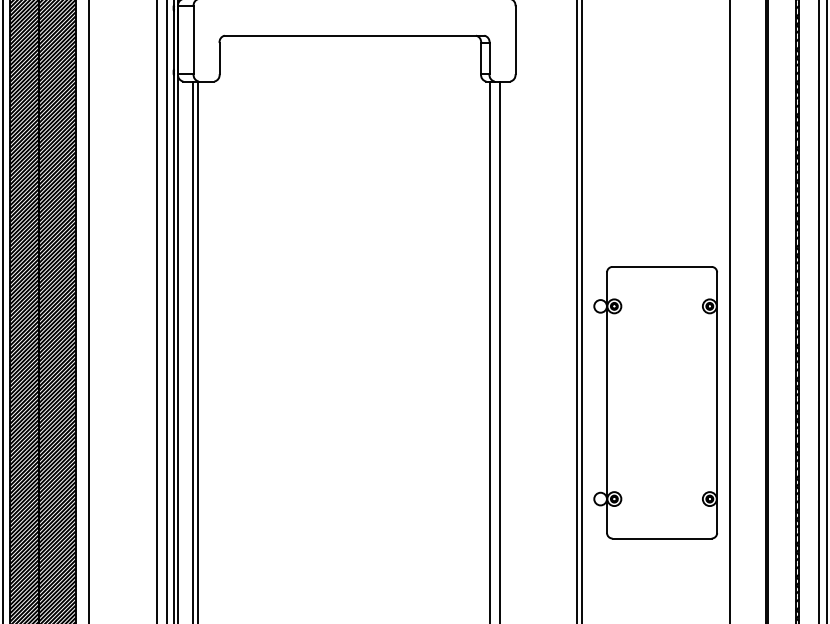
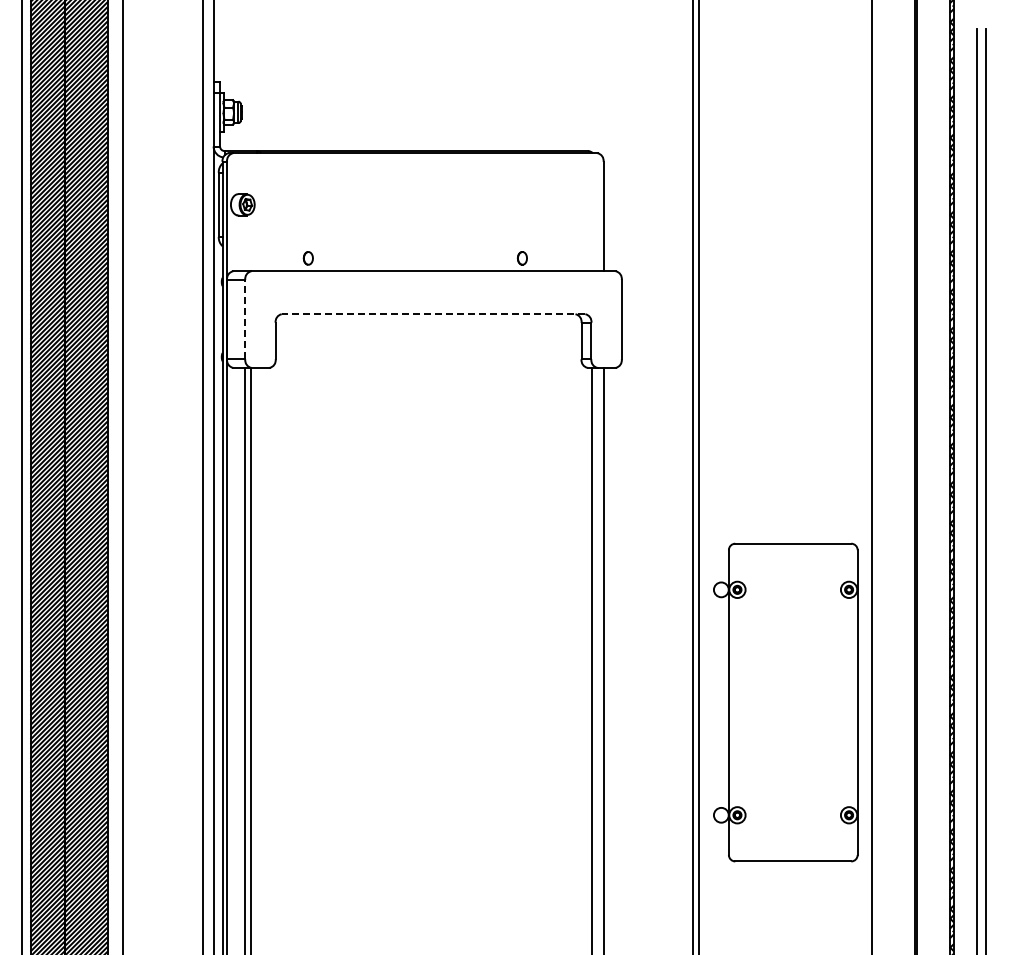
line: (354, 35) -> (433, 314), solid -> dashed
line: (193, 40) -> (245, 319), solid -> dashed
part: (655, 402) -> (785, 702), moved

